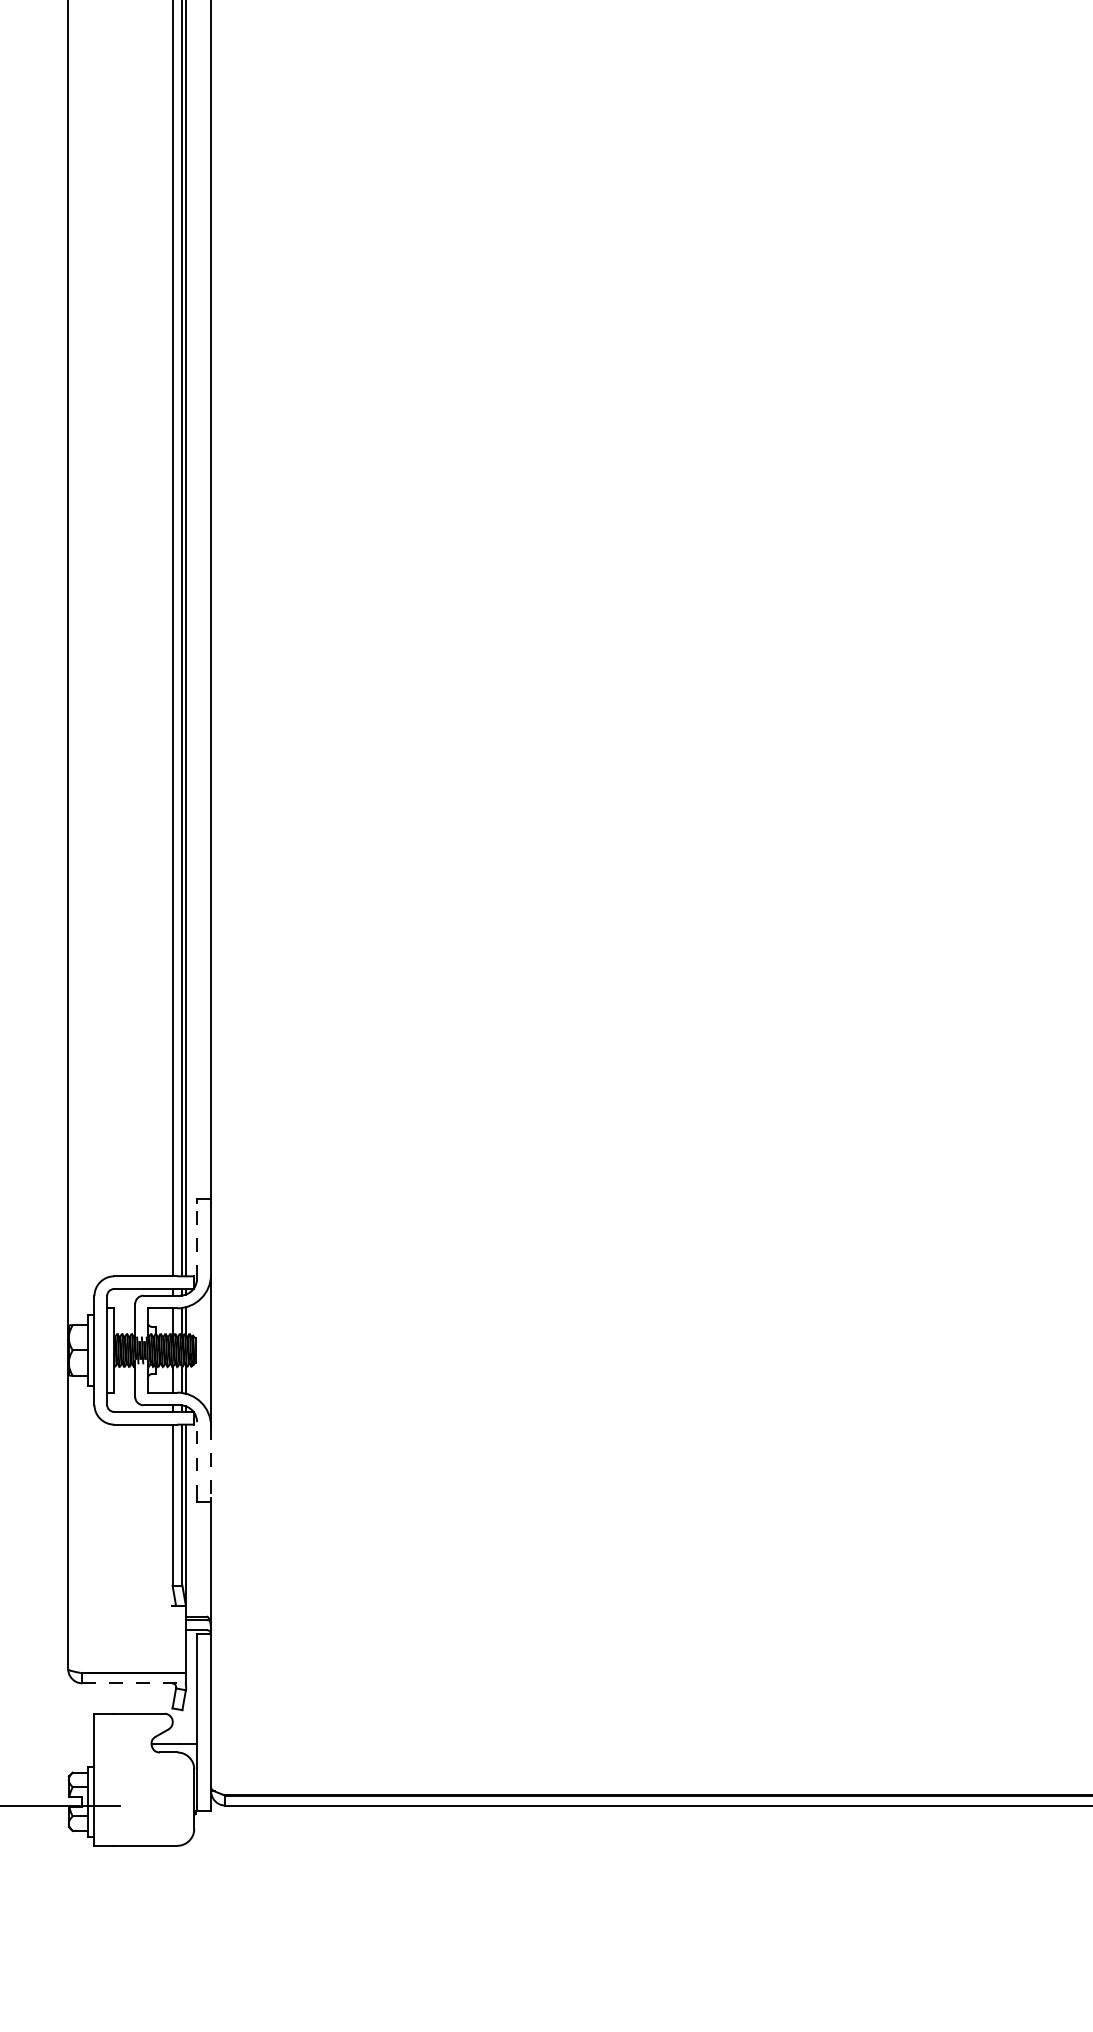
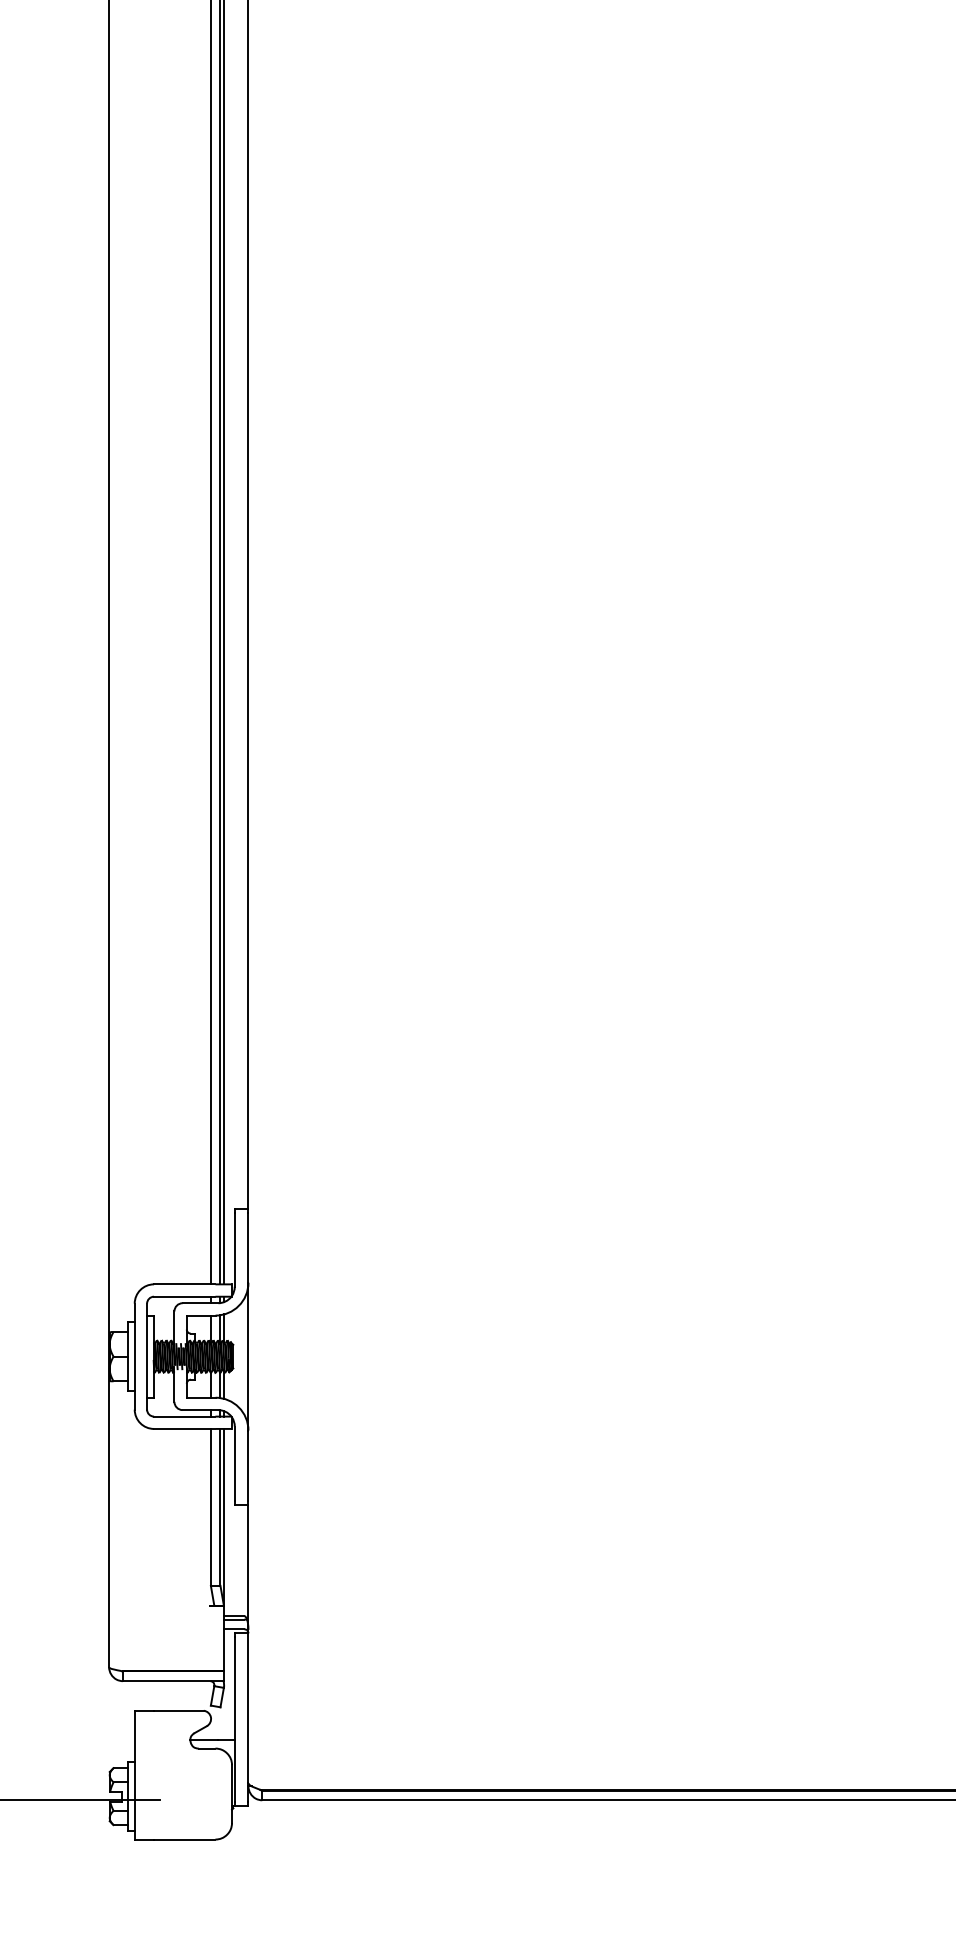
line: (197, 1240) -> (235, 1249), dashed -> solid
line: (197, 1460) -> (235, 1463), dashed -> solid
line: (211, 1462) -> (248, 1465), dashed -> solid
line: (134, 1683) -> (173, 1681), dashed -> solid

